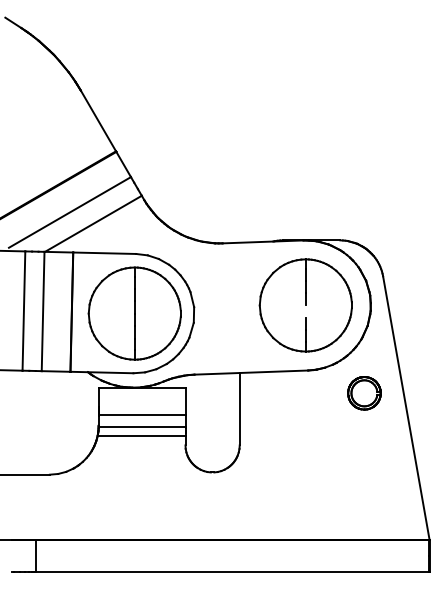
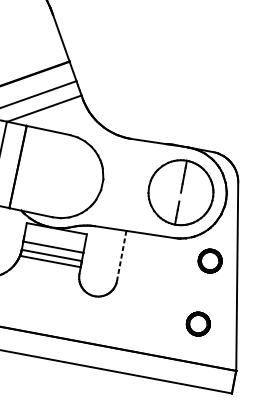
part: (134, 313) -> (61, 176), removed
line: (239, 409) -> (121, 256), solid -> dashed
part: (364, 484) -> (198, 324), added

